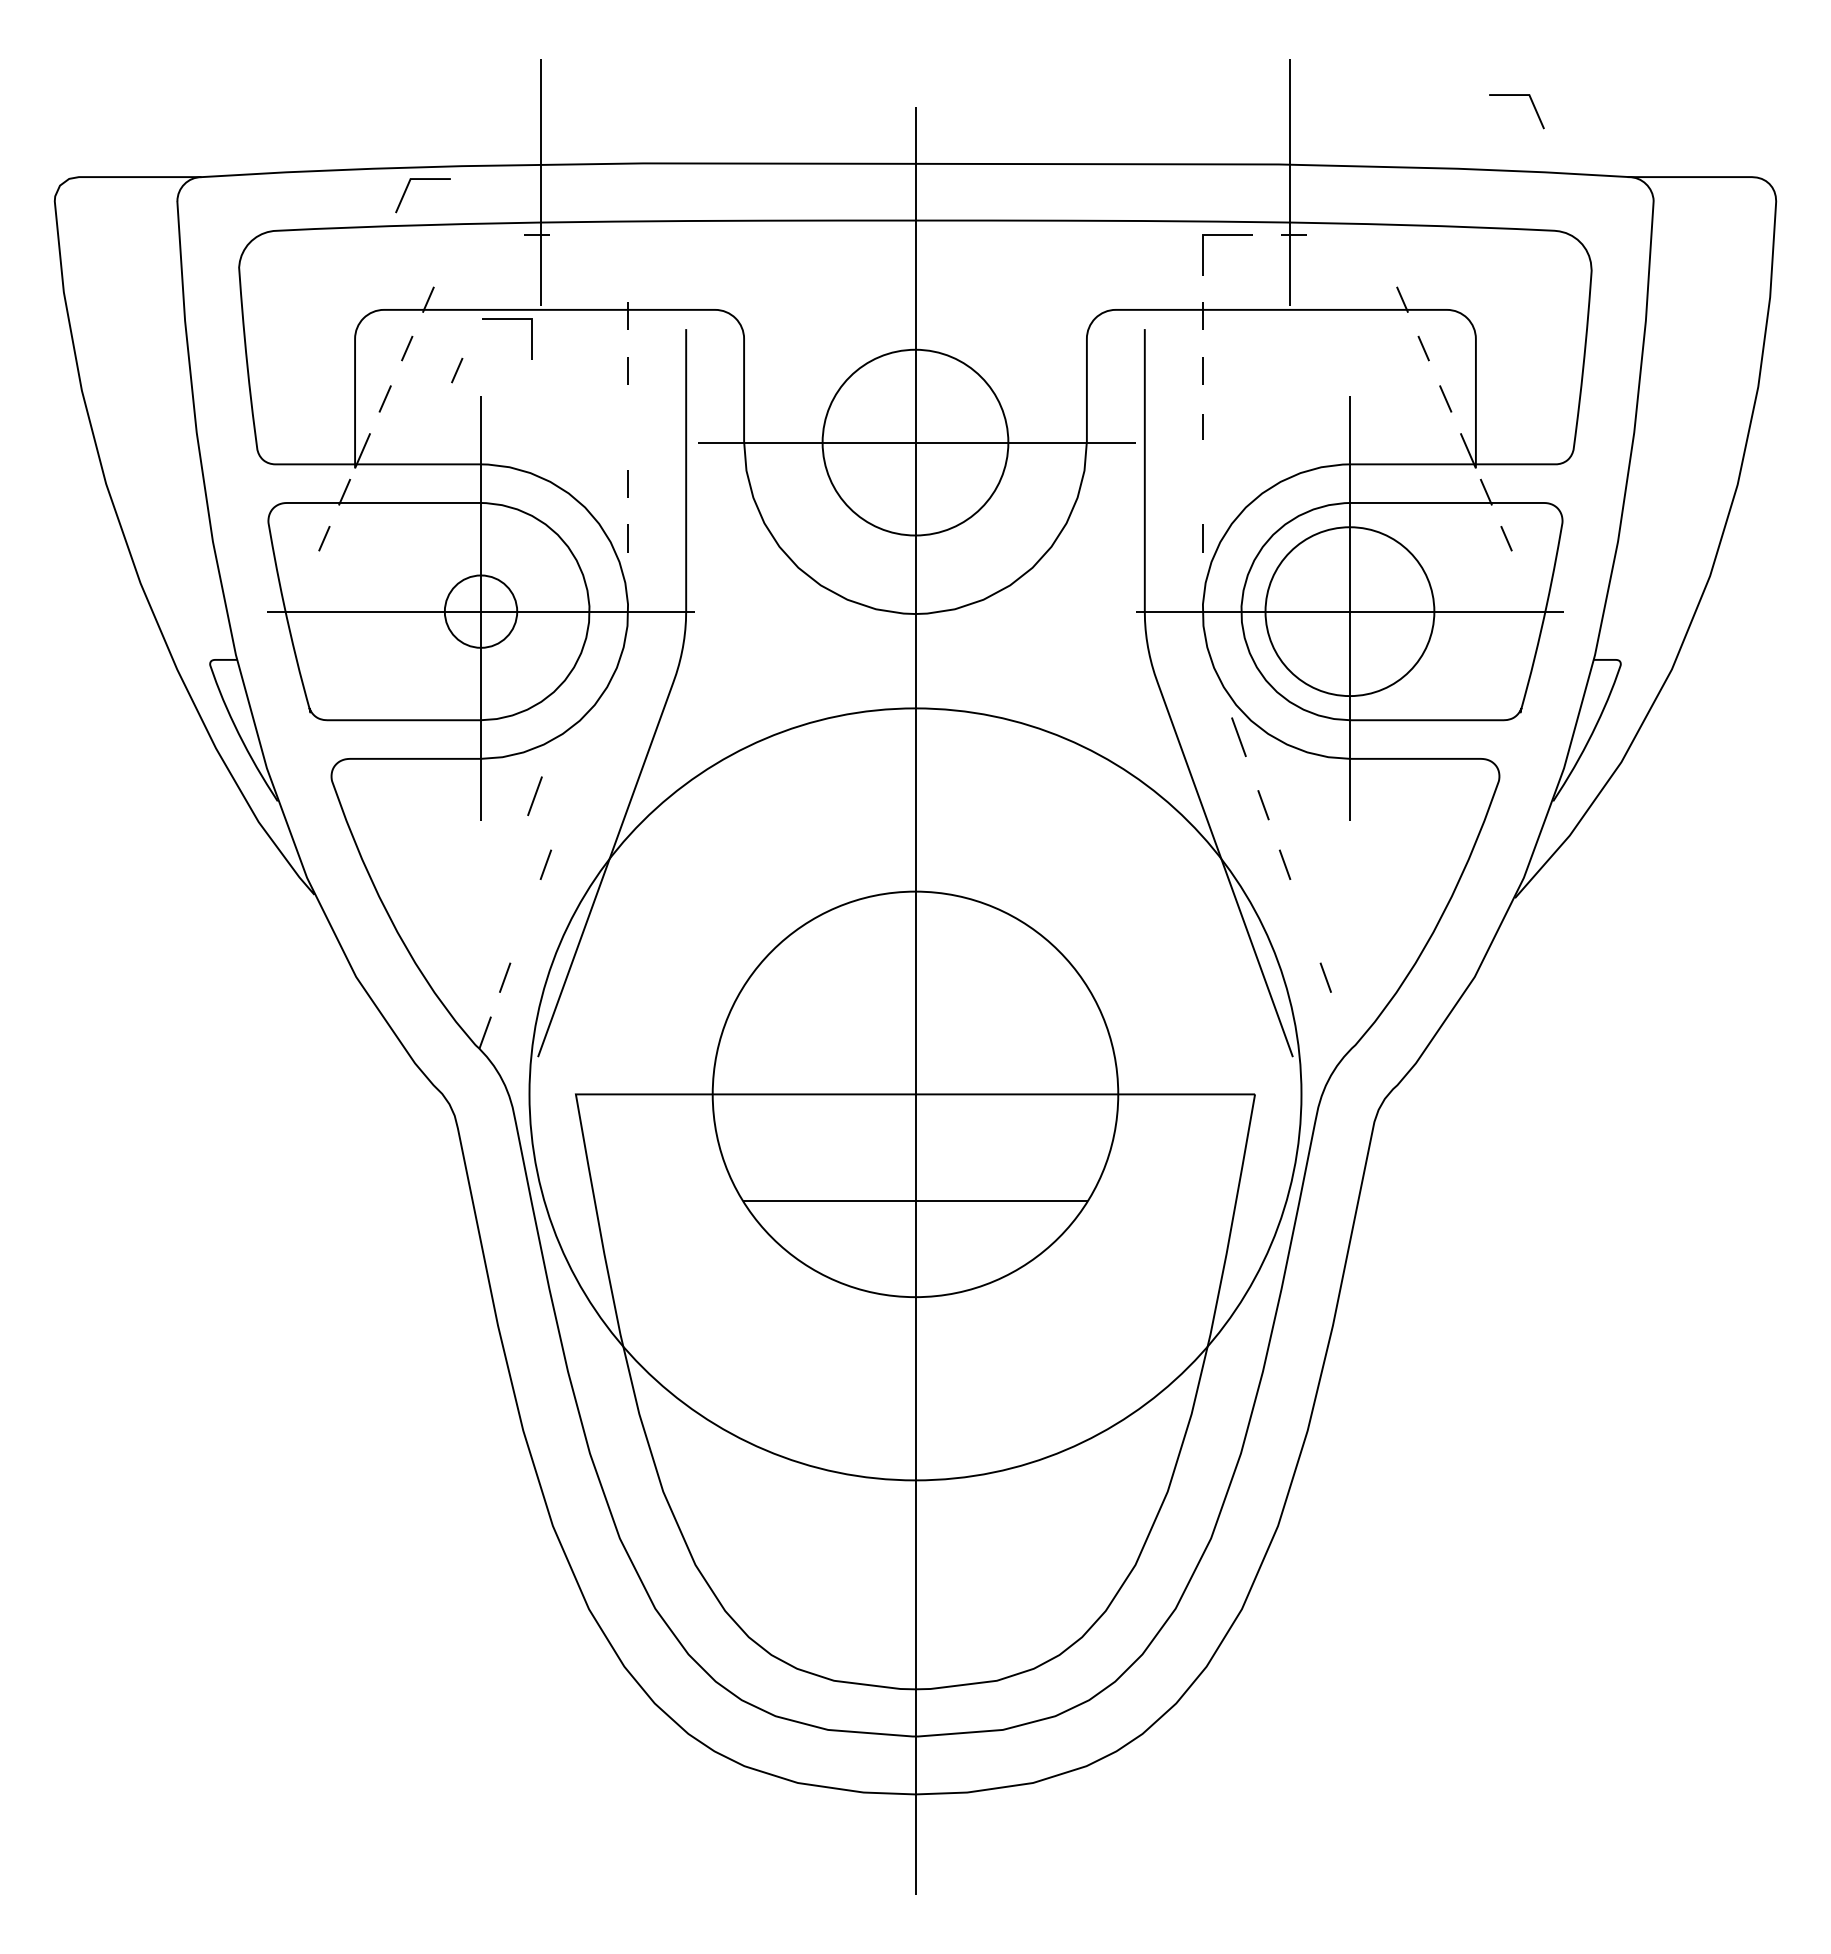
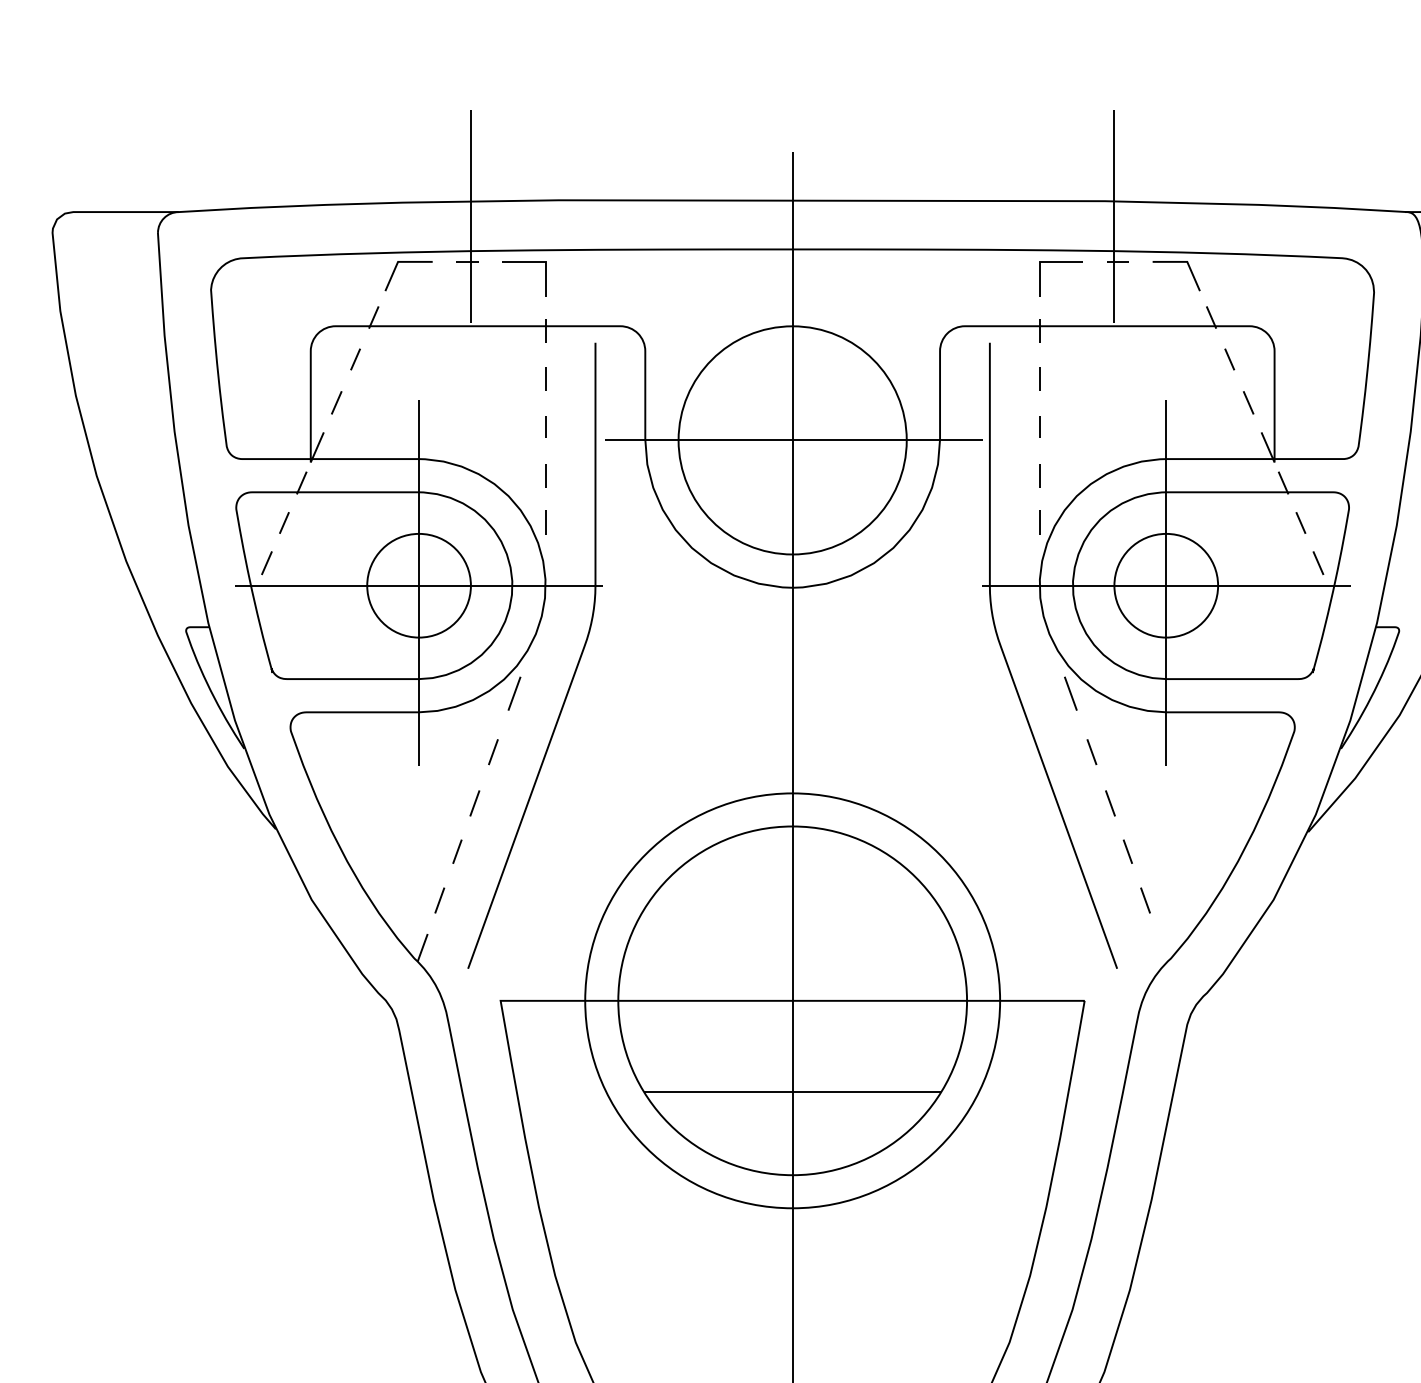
line: (1516, 95) -> (1176, 262), moved
line: (422, 179) -> (408, 262), moved
line: (507, 319) -> (524, 262), moved
line: (457, 370) -> (398, 378), removed
line: (627, 426) -> (545, 426), added
circle: (915, 442) -> (792, 440), size x1.43
line: (1202, 483) -> (1039, 475), added
line: (303, 585) -> (266, 563), added
line: (1526, 585) -> (1318, 563), added
circle: (480, 611) -> (418, 585), size x1.67
circle: (1349, 611) -> (1165, 585), size x0.71
line: (534, 795) -> (514, 693), moved
line: (567, 805) -> (493, 752), added
line: (525, 920) -> (457, 851), added
line: (1305, 920) -> (1128, 851), added
circle: (915, 1094) -> (792, 1000), size x0.62

